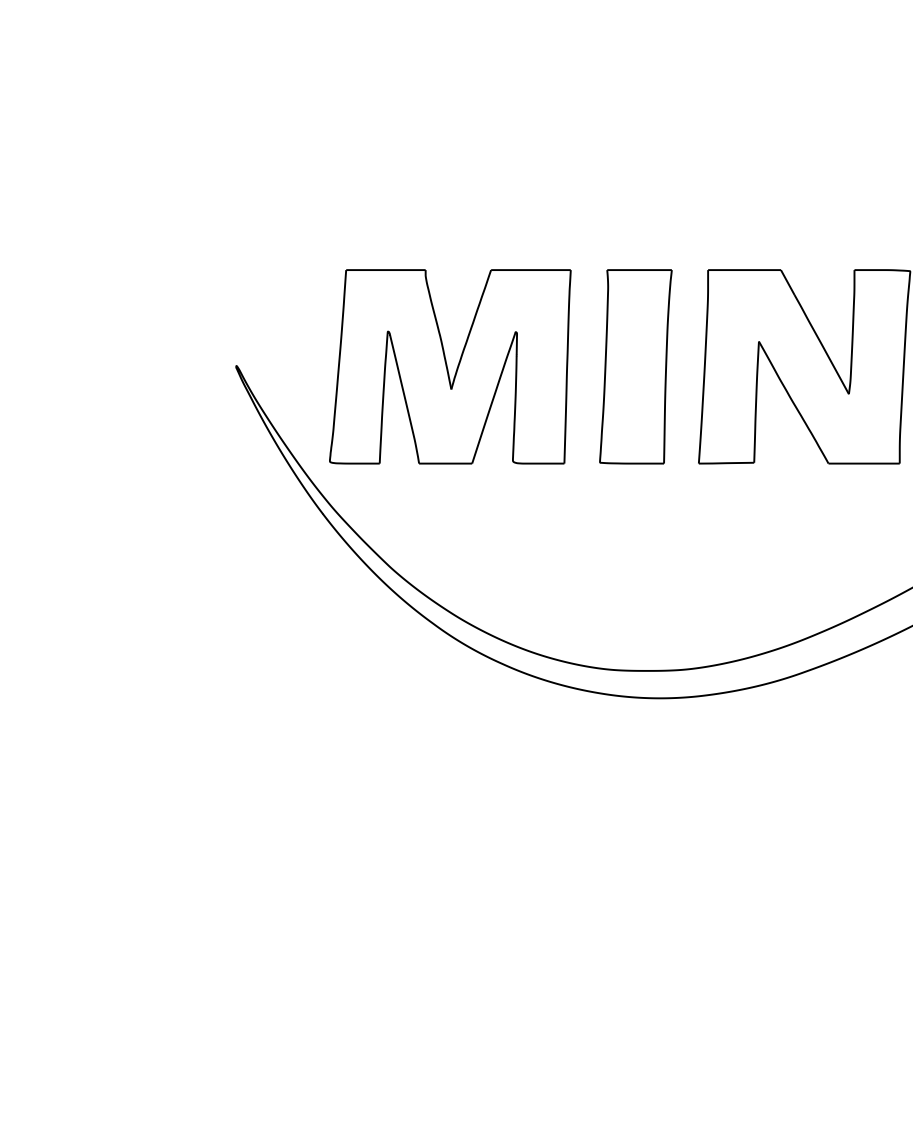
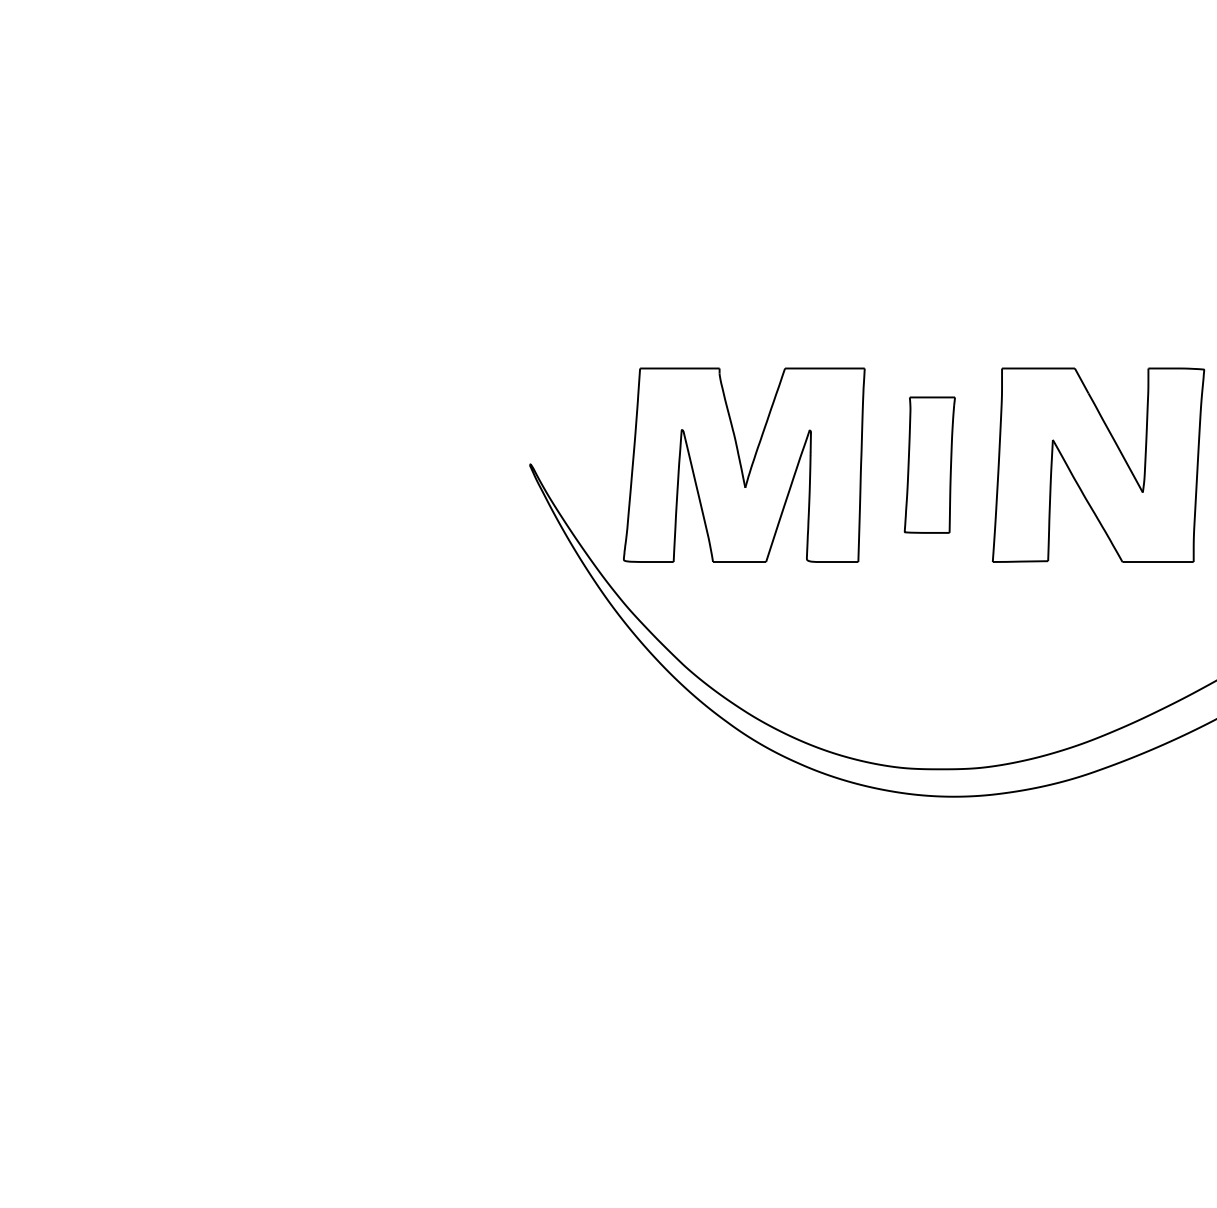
part: (635, 366) -> (929, 464), size x0.7

